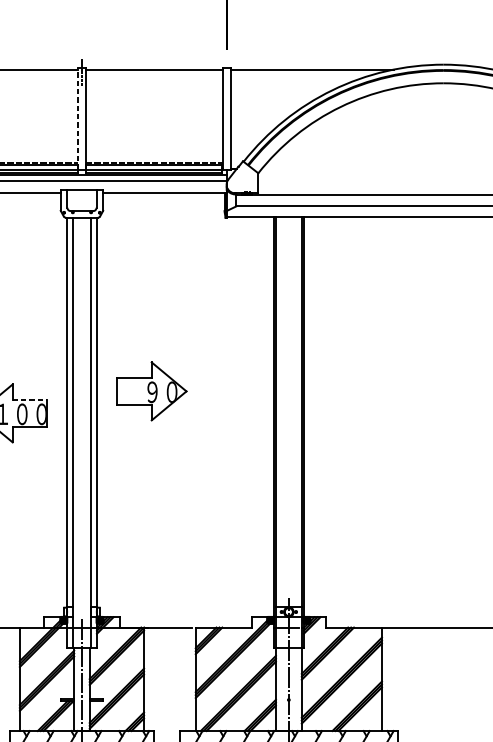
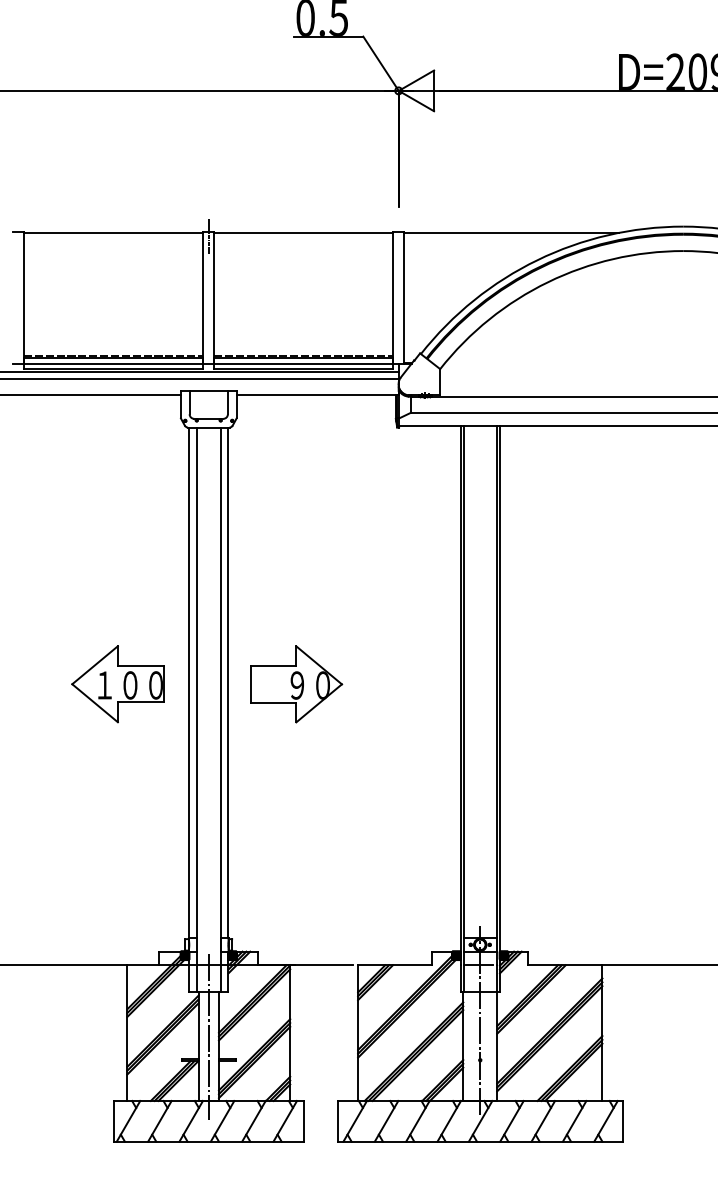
line: (77, 118) -> (203, 297), dashed -> solid
part: (151, 391) -> (296, 684), moved
line: (29, 399) -> (140, 666), dashed -> solid

